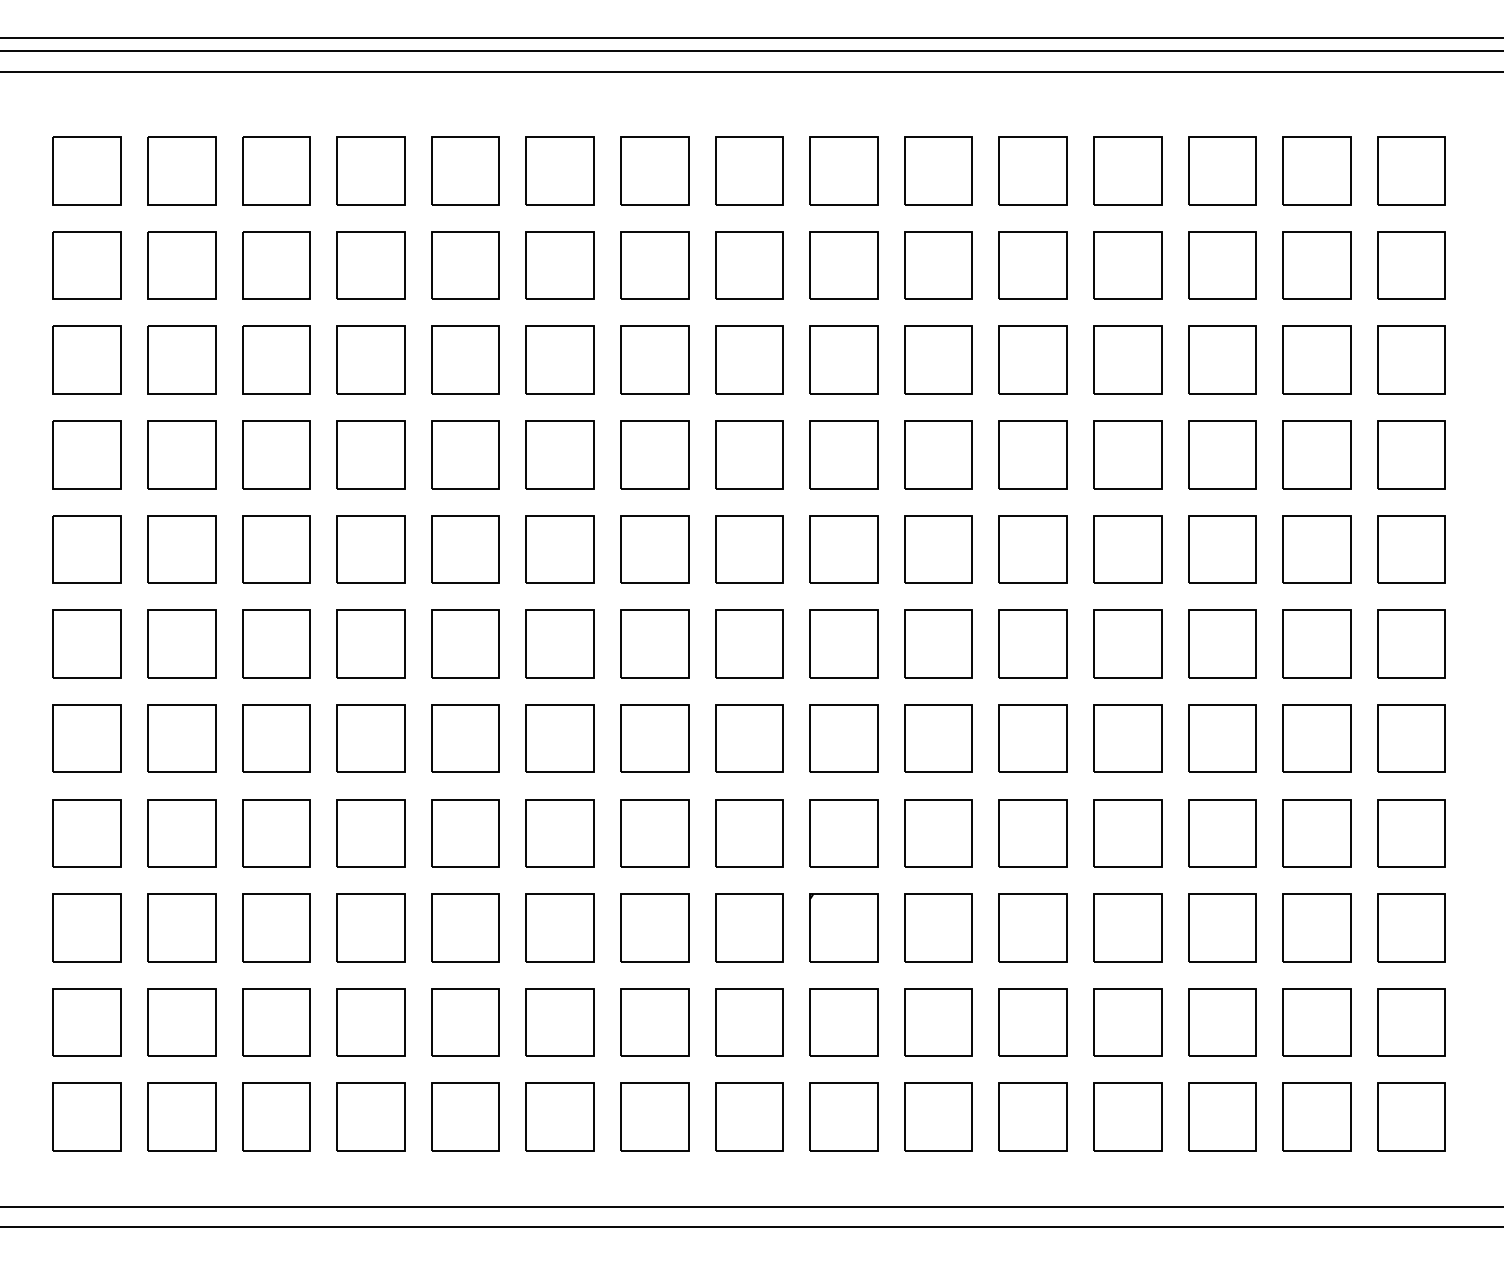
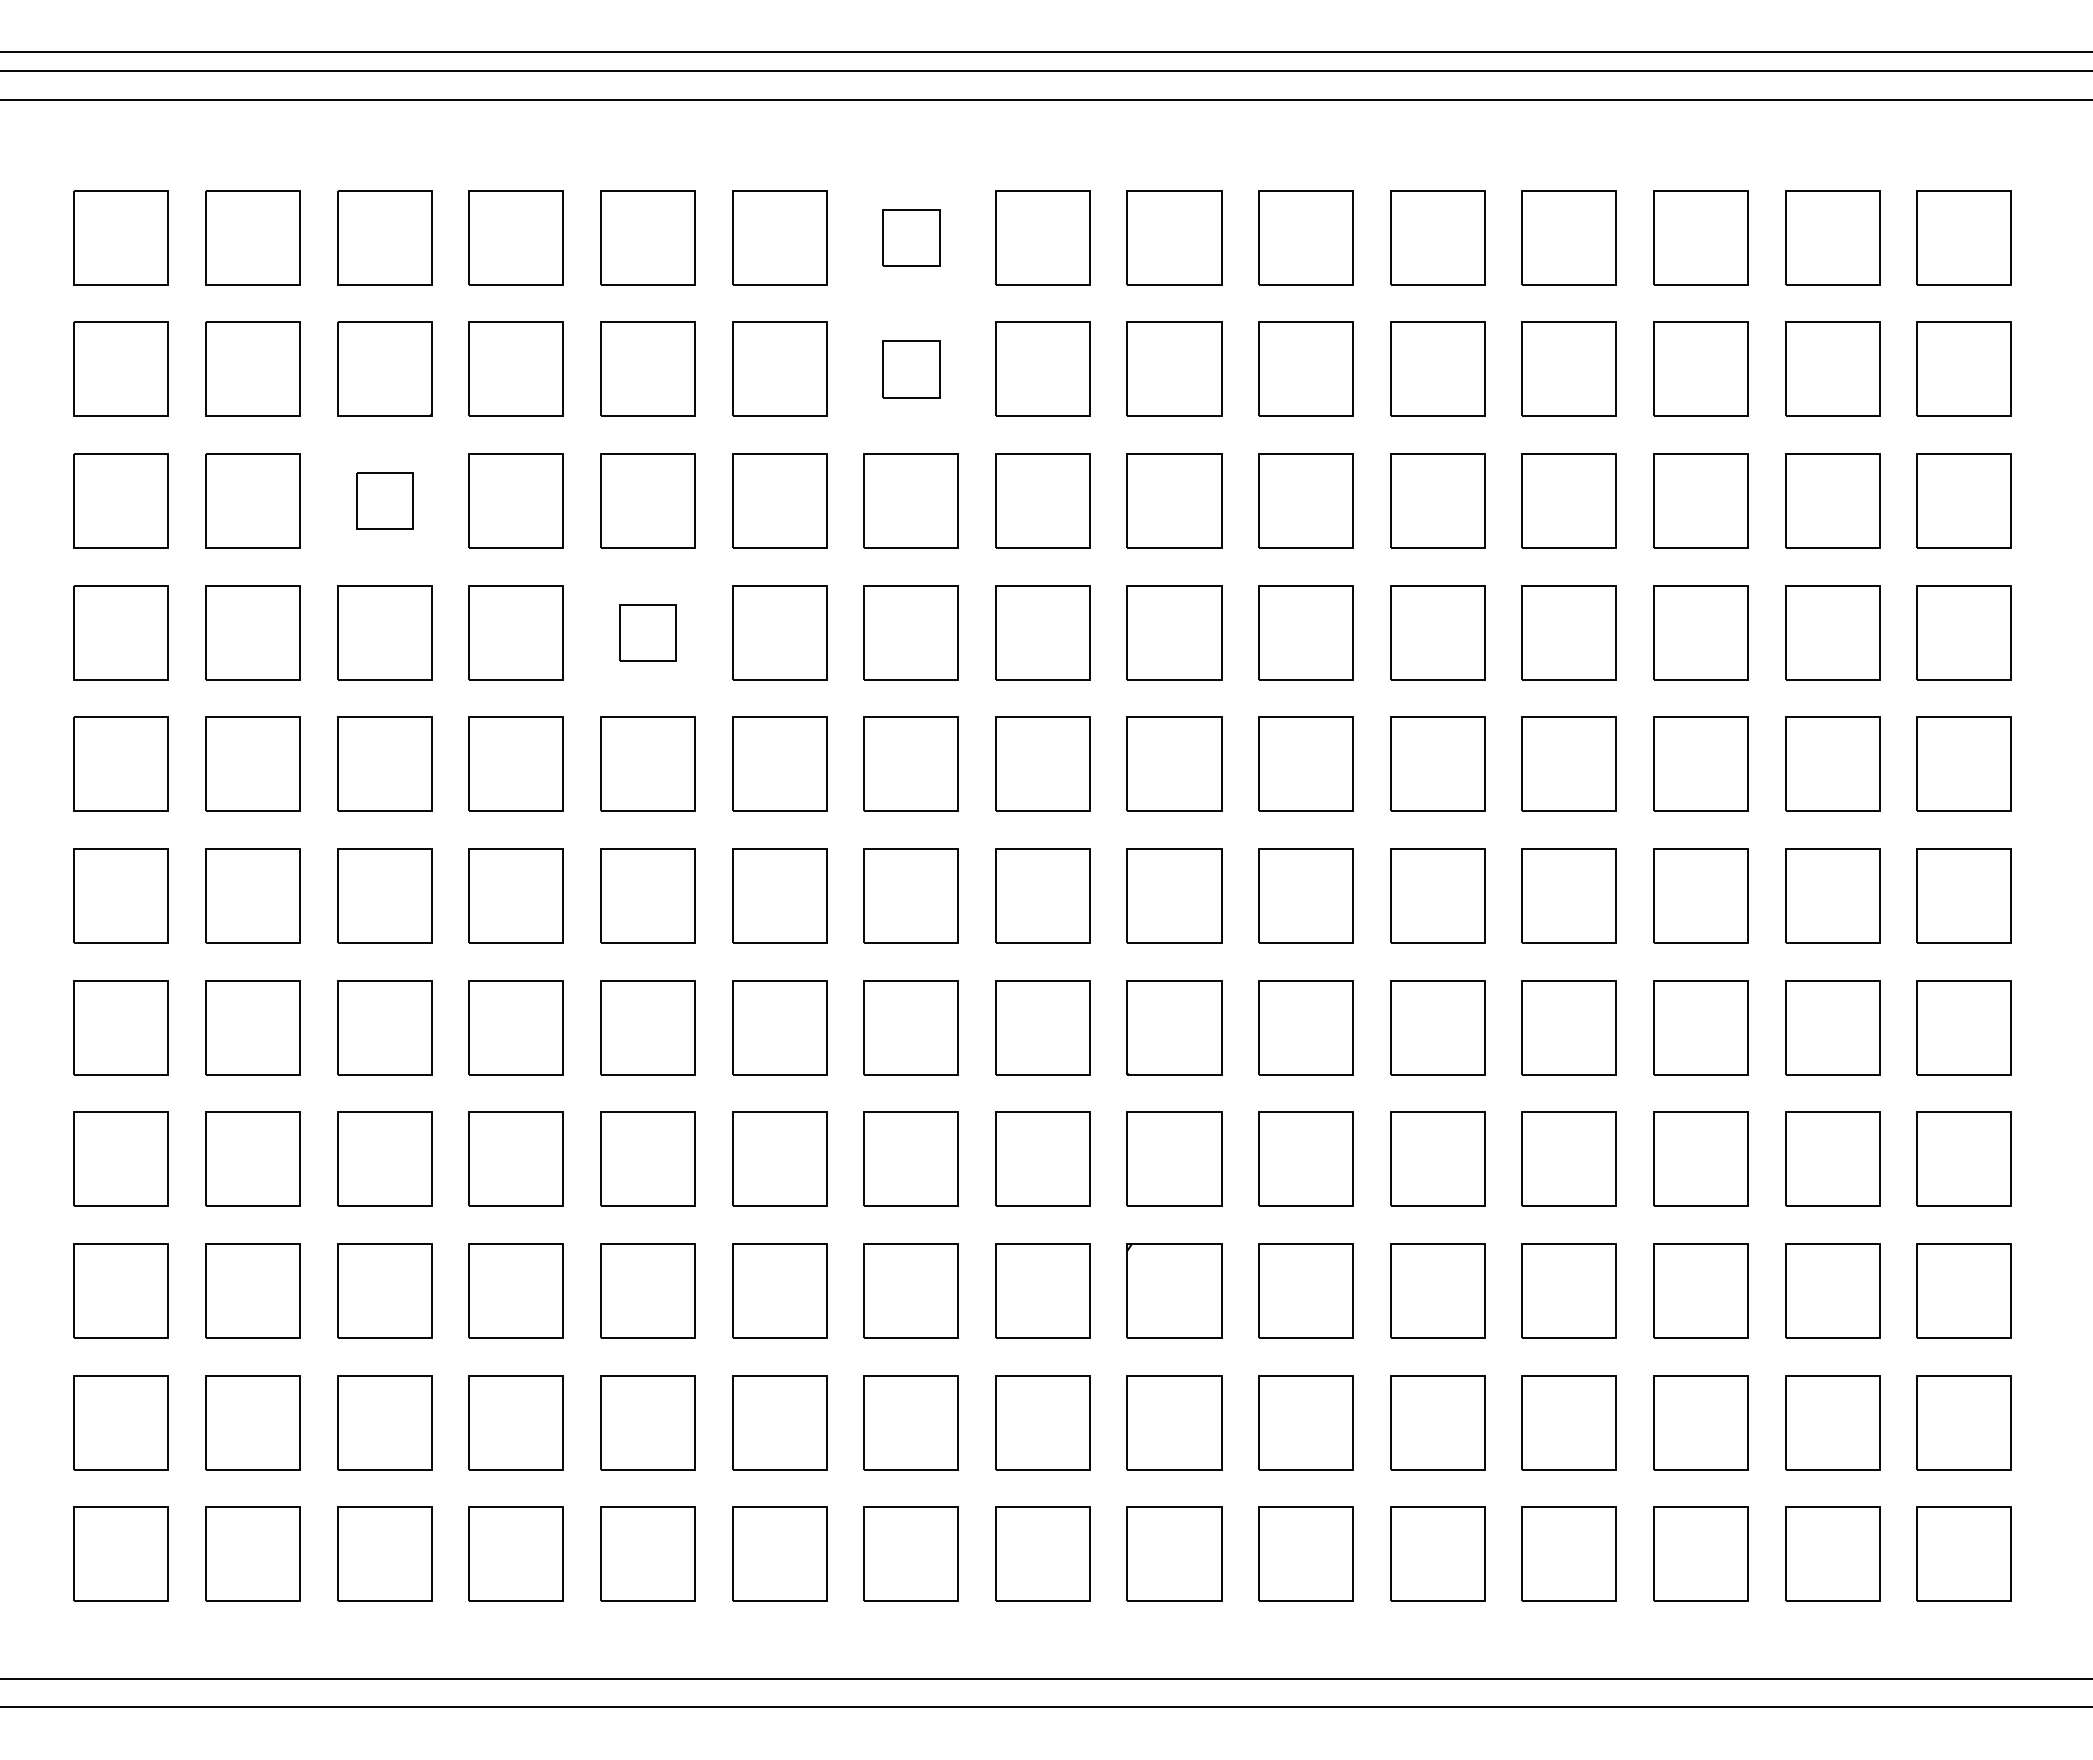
part: (654, 170) -> (910, 237), size x0.6
part: (654, 265) -> (910, 369), size x0.6
part: (276, 359) -> (384, 500), size x0.6
part: (465, 454) -> (647, 632), size x0.6

